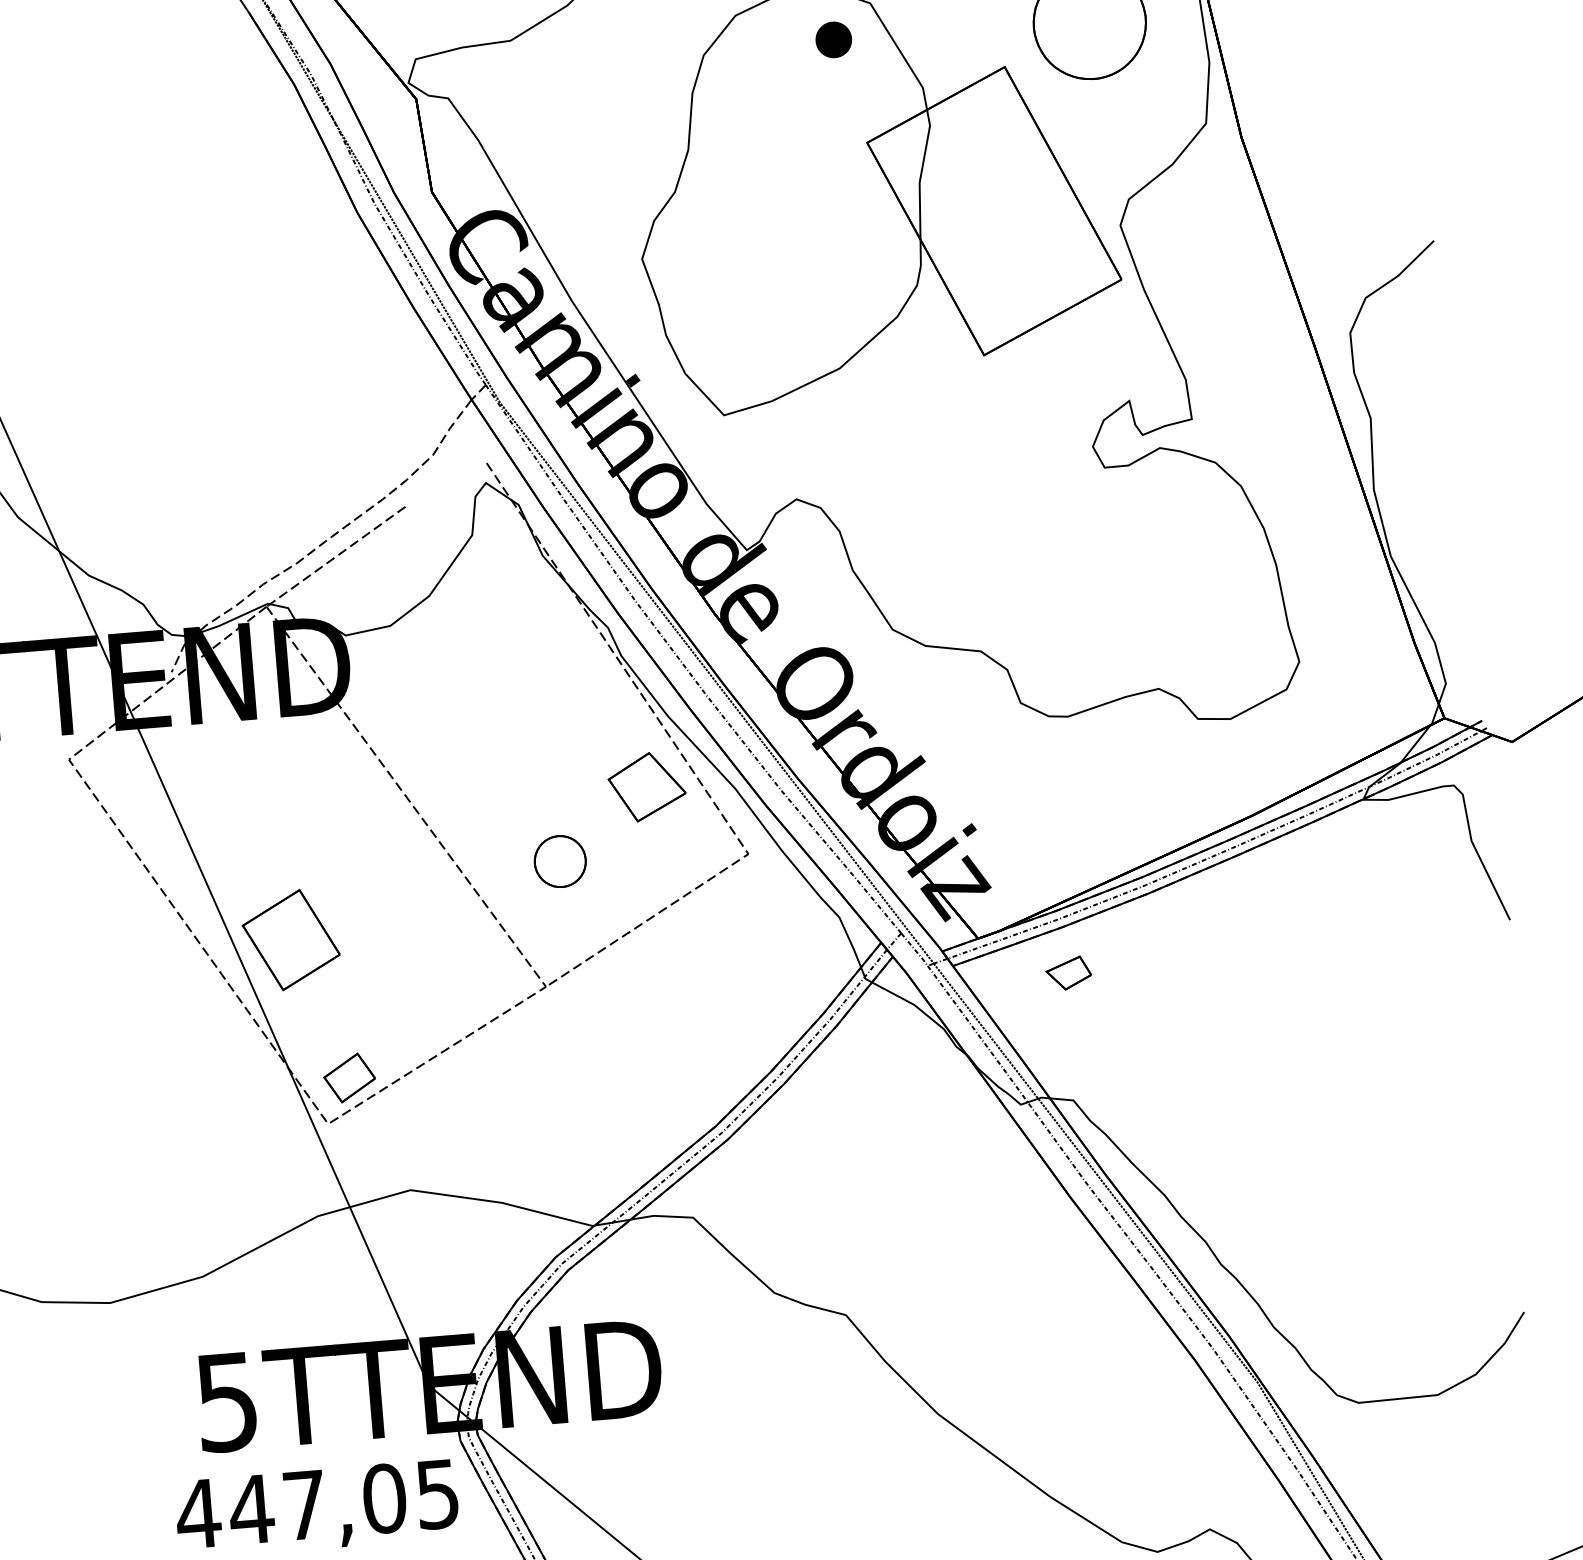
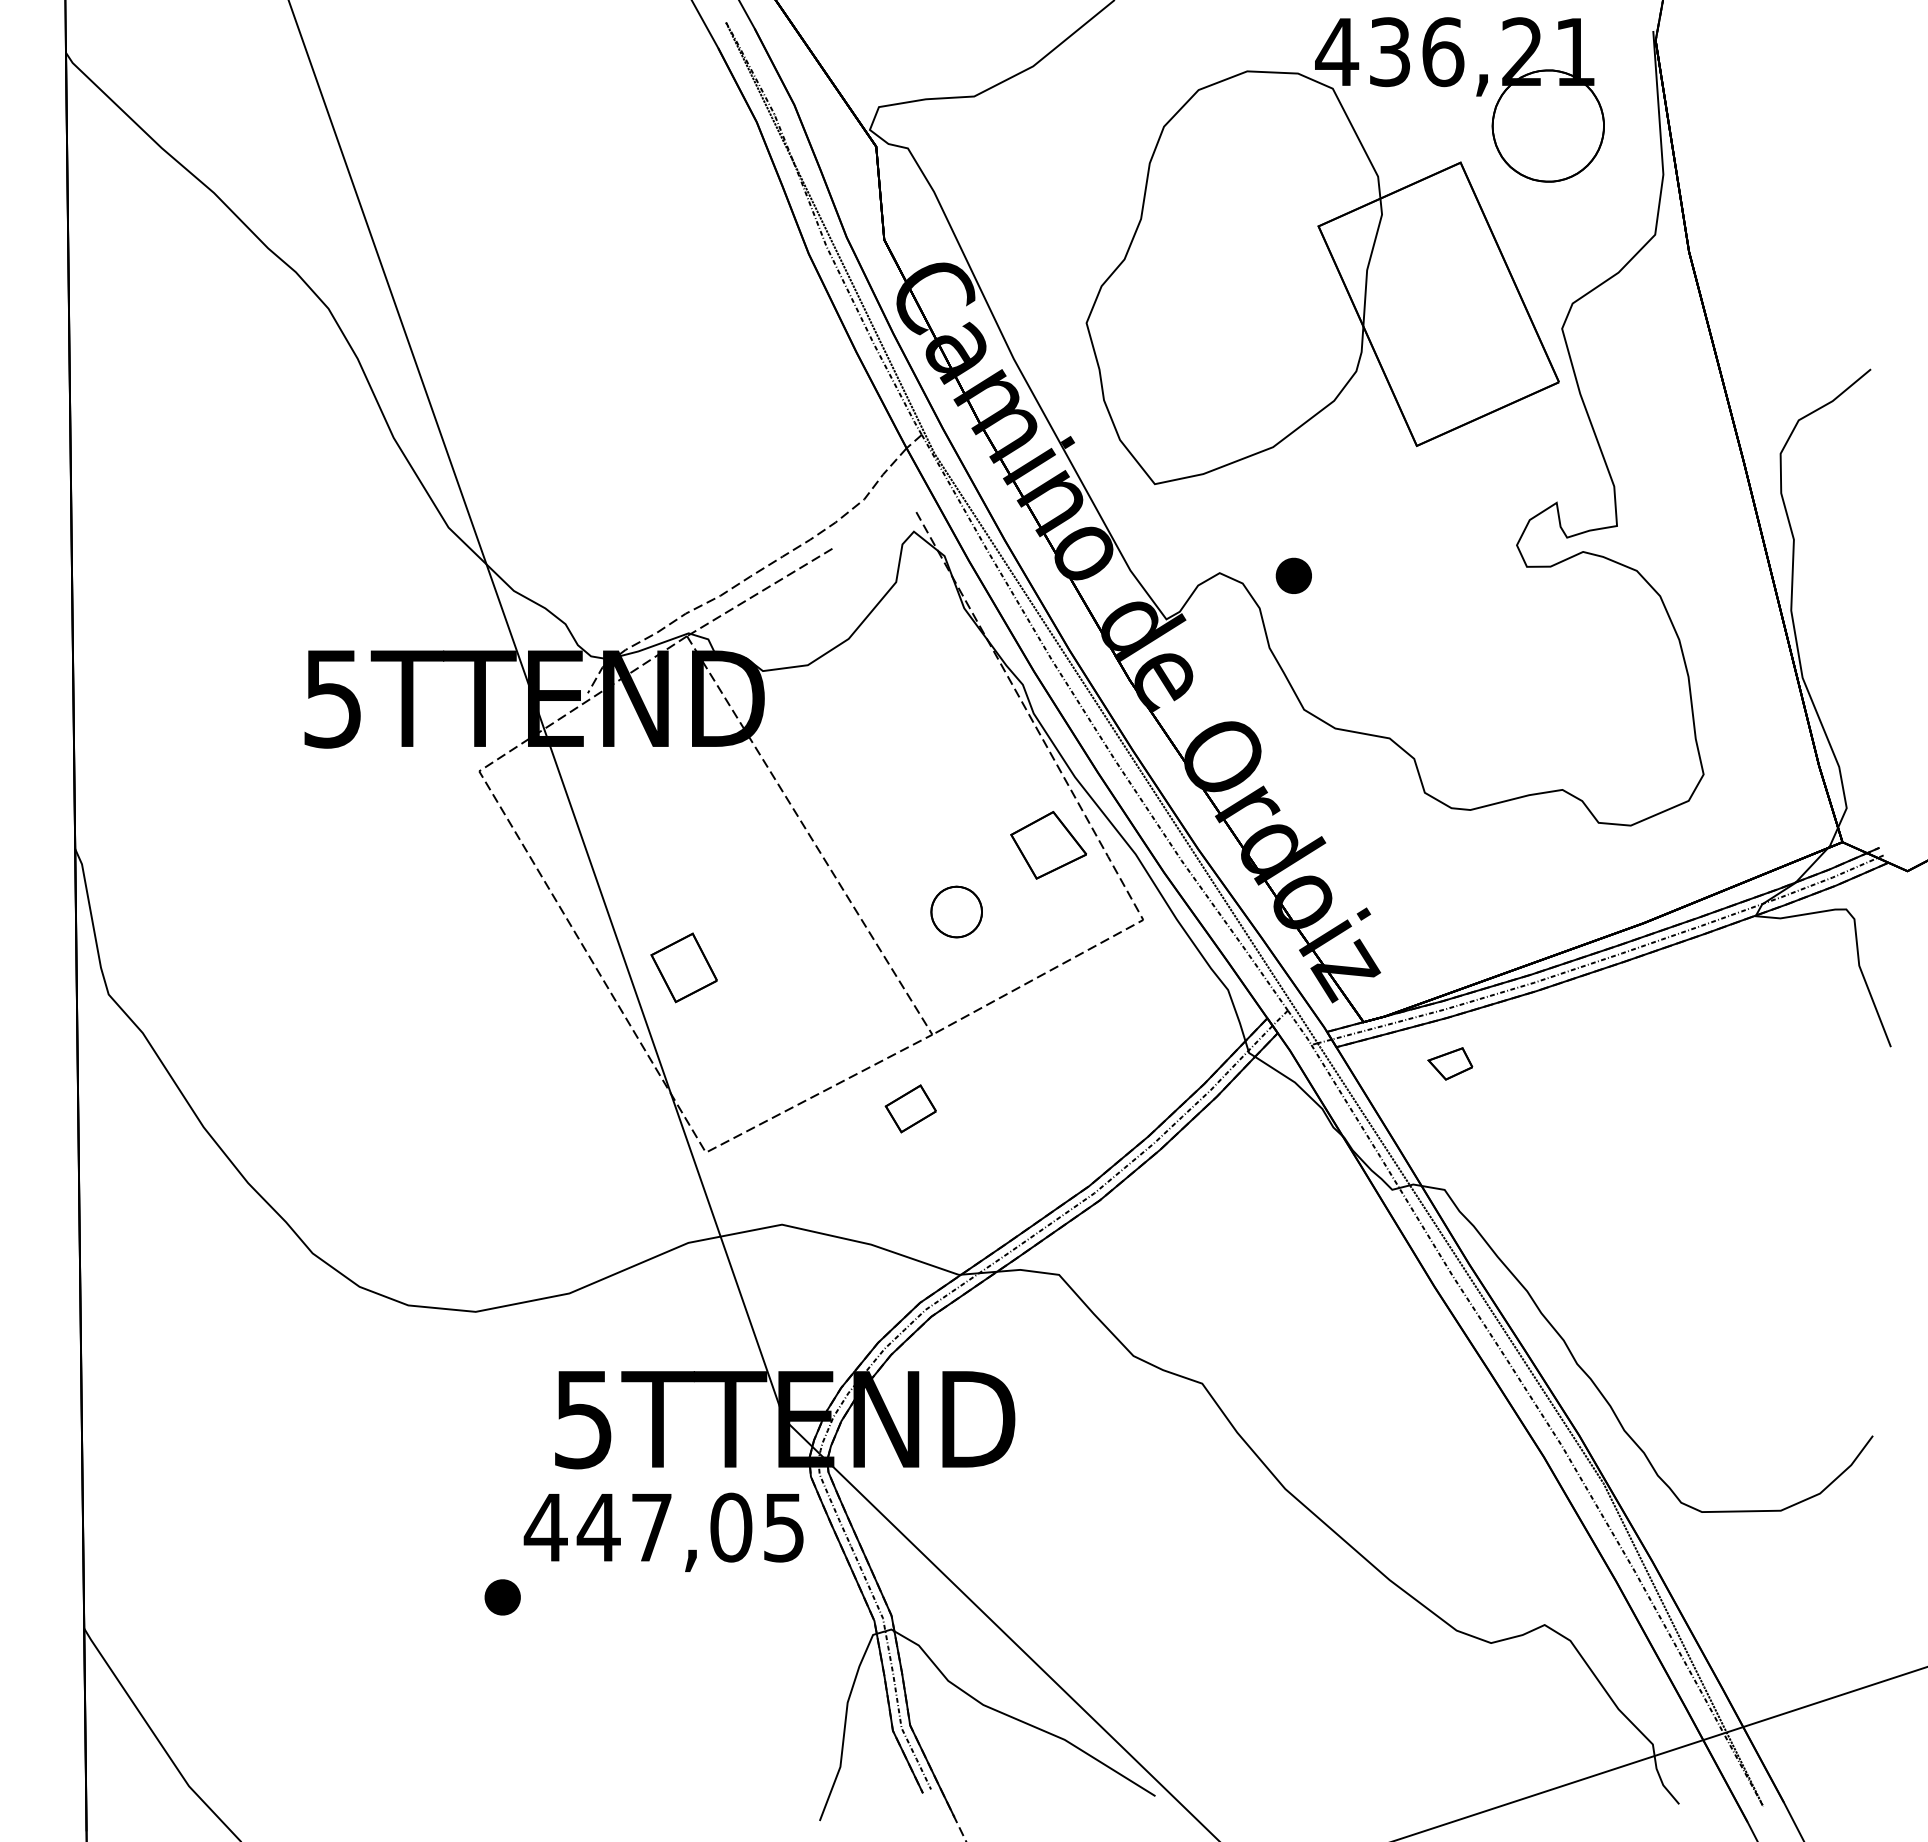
part: (833, 39) -> (1293, 575), moved
part: (290, 939) -> (683, 967), size x0.7
part: (349, 1077) -> (910, 1108), moved

